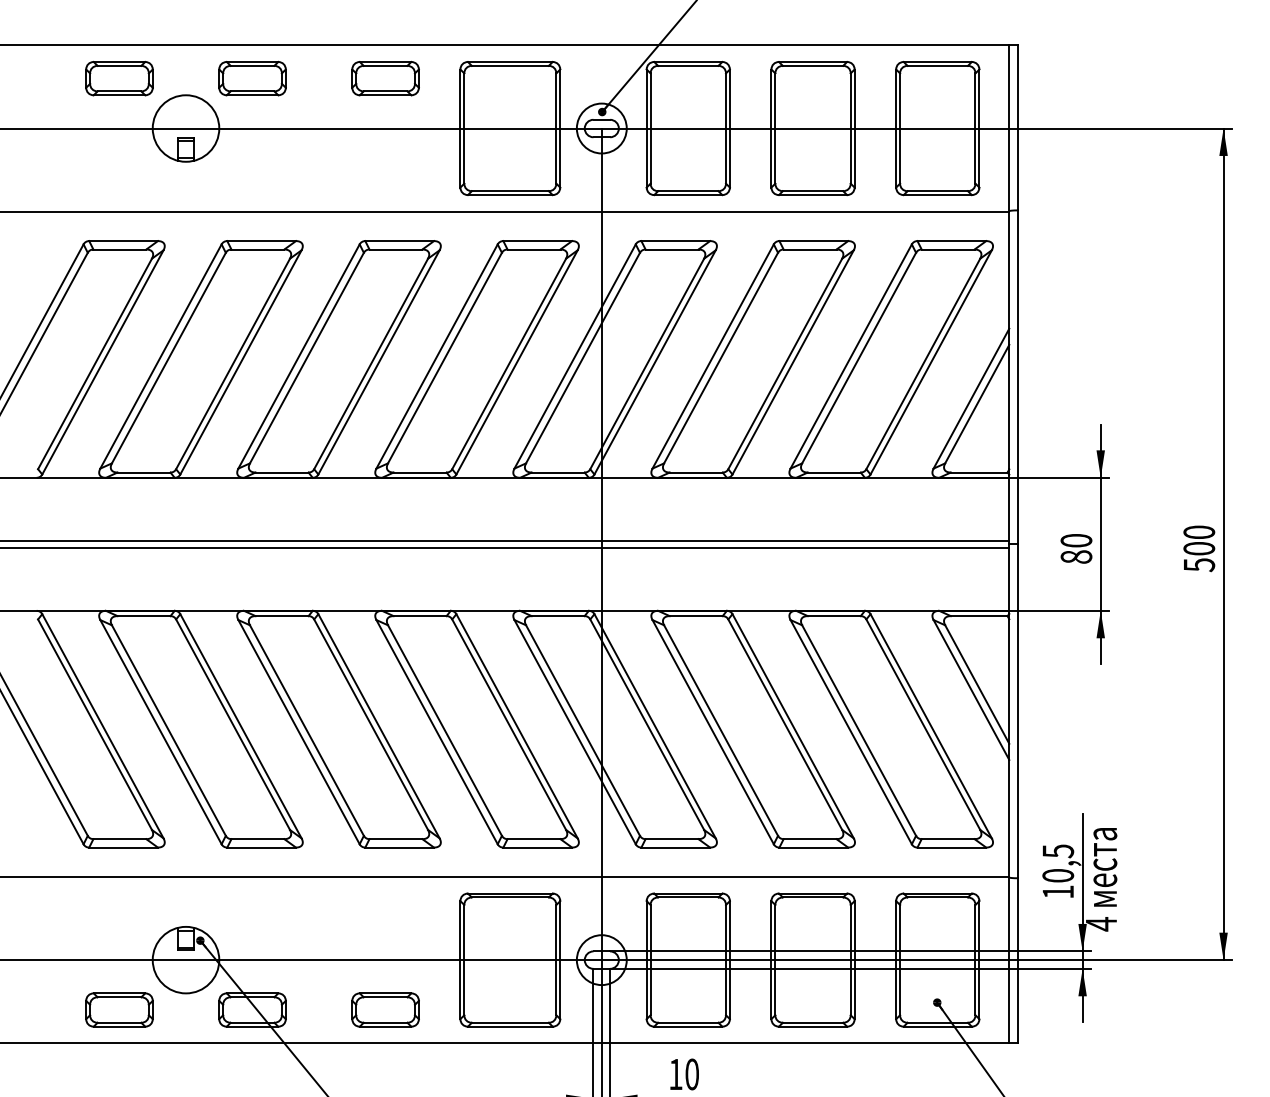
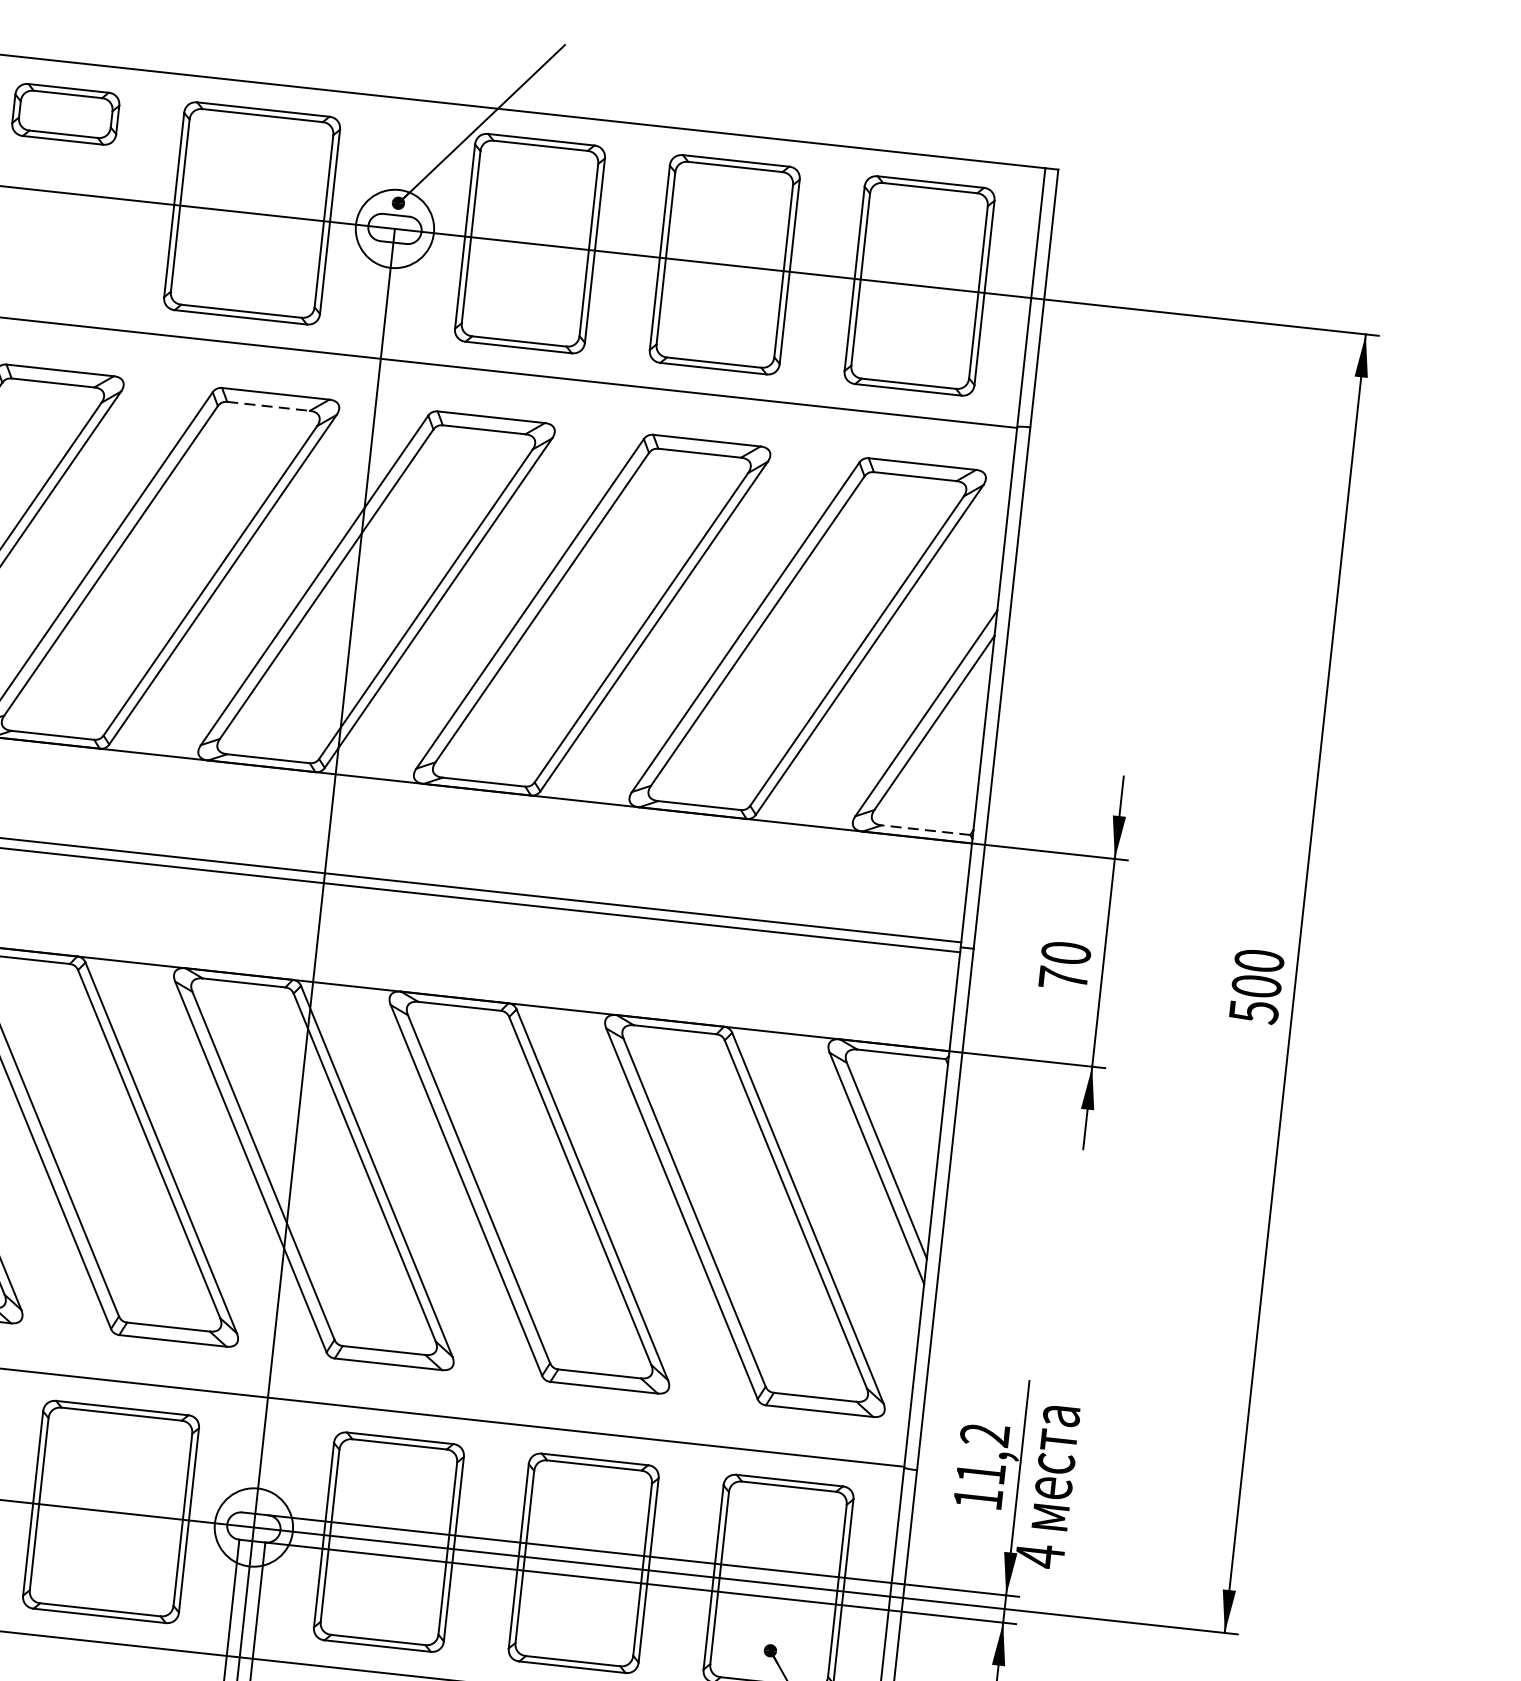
line: (534, 249) -> (269, 406), solid -> dashed
line: (978, 472) -> (924, 829), solid -> dashed
text: (1076, 556) -> (1063, 977), 80 -> 70
text: (1058, 863) -> (983, 1454), 10,5 -> 11,2

